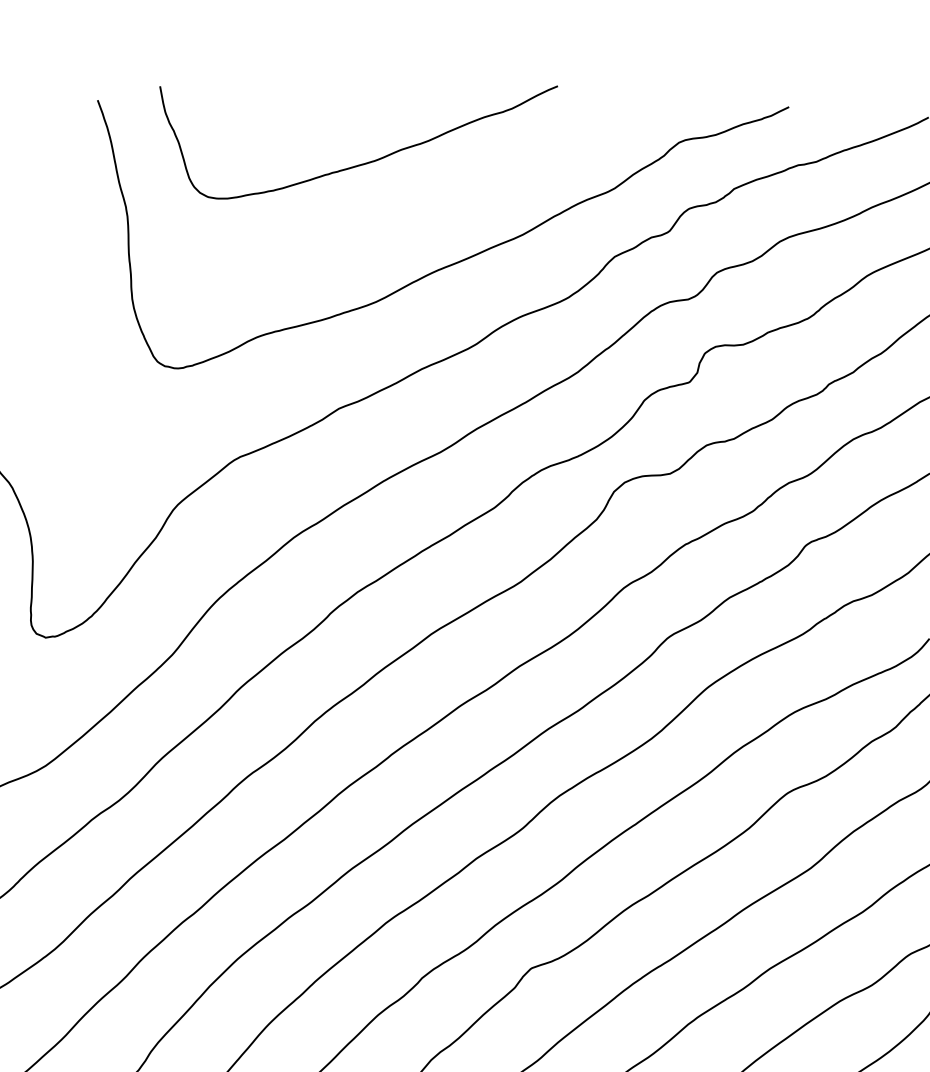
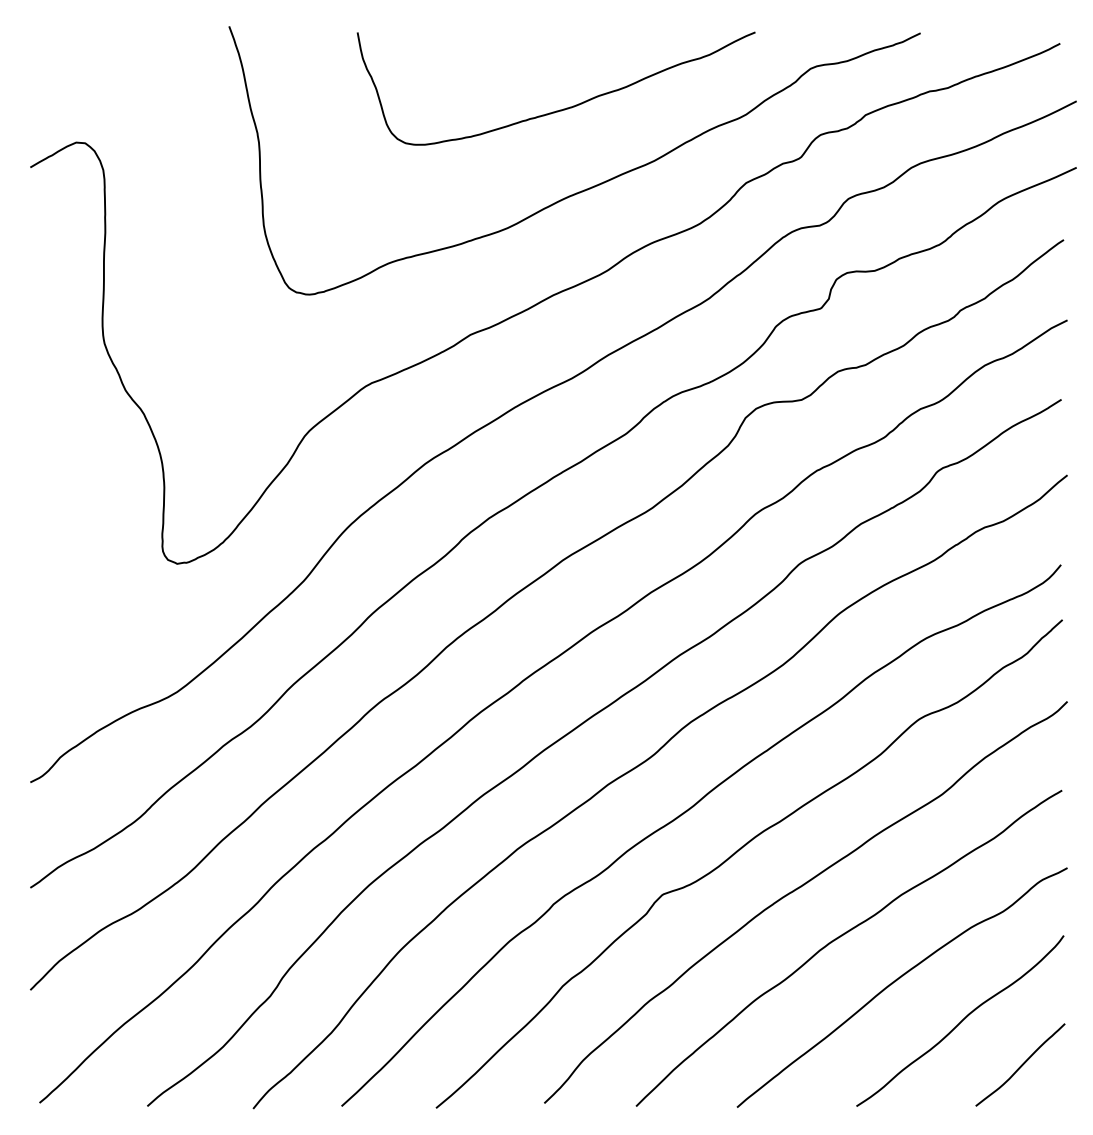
curve: (362, 163) -> (559, 109), moved

